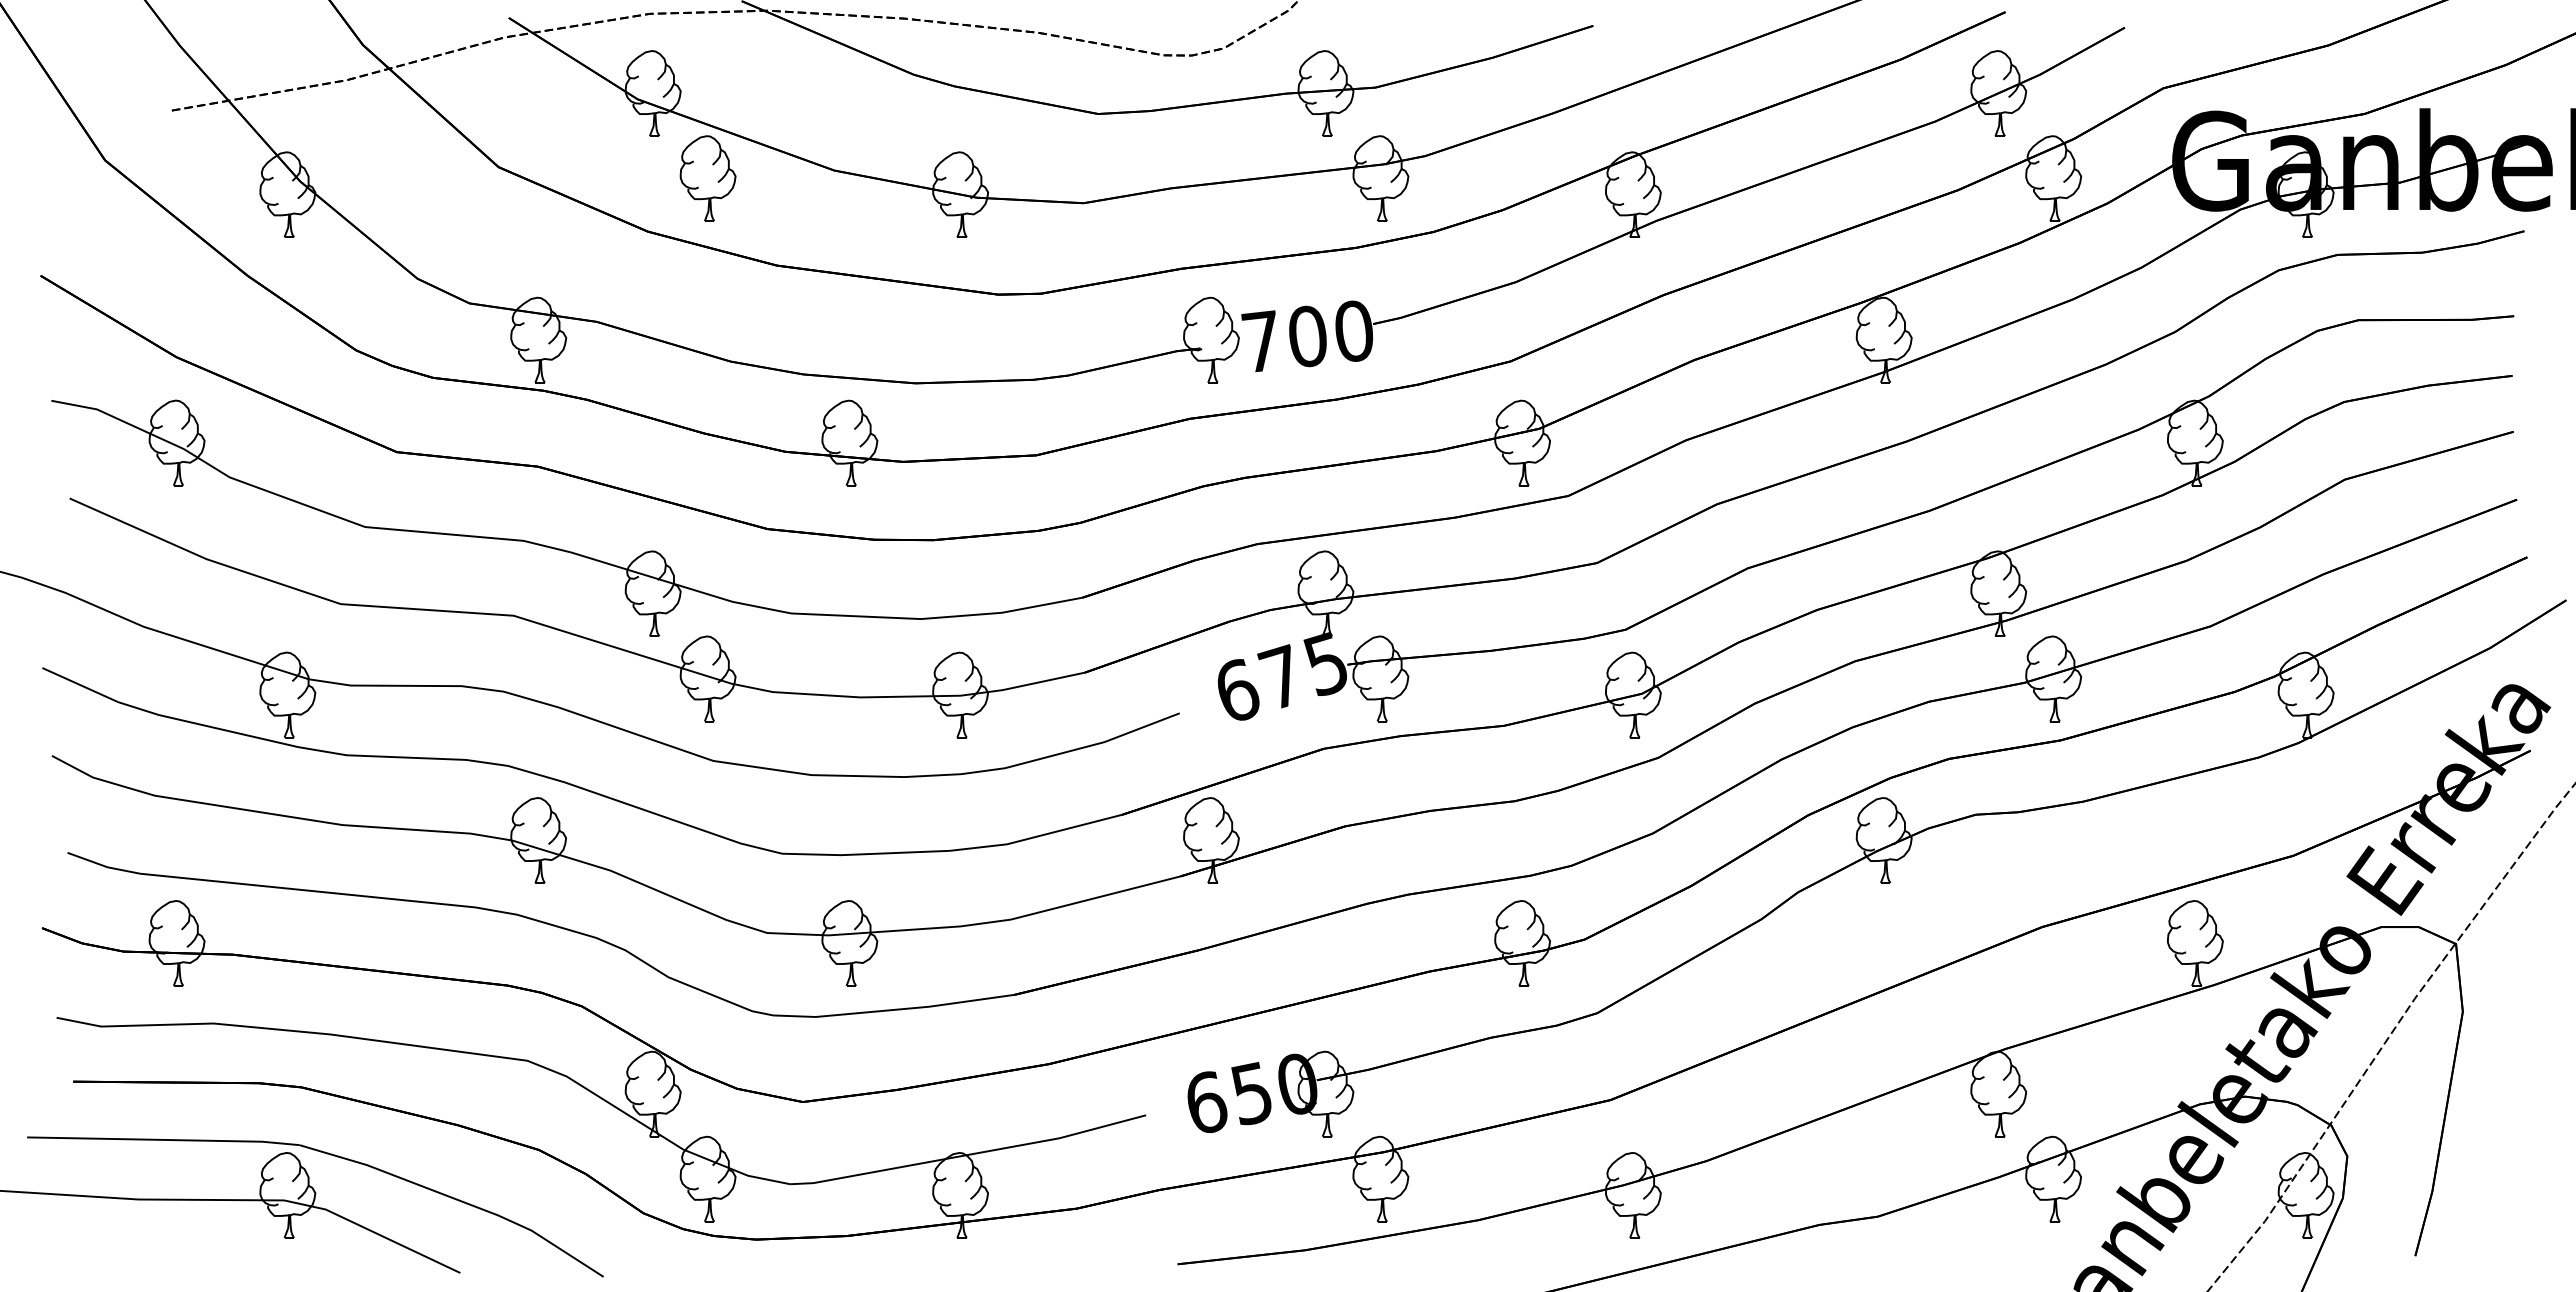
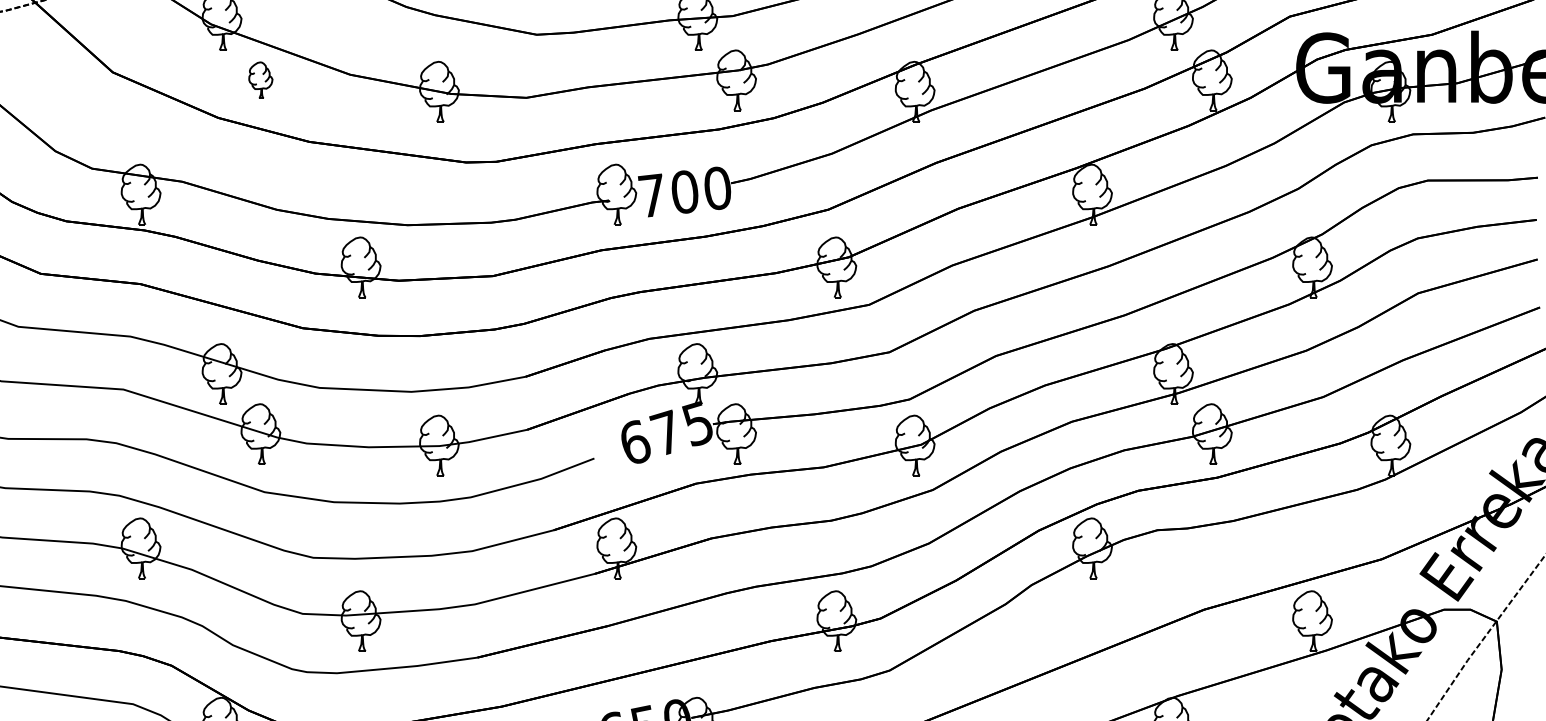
part: (707, 178) -> (260, 80), size x0.6

